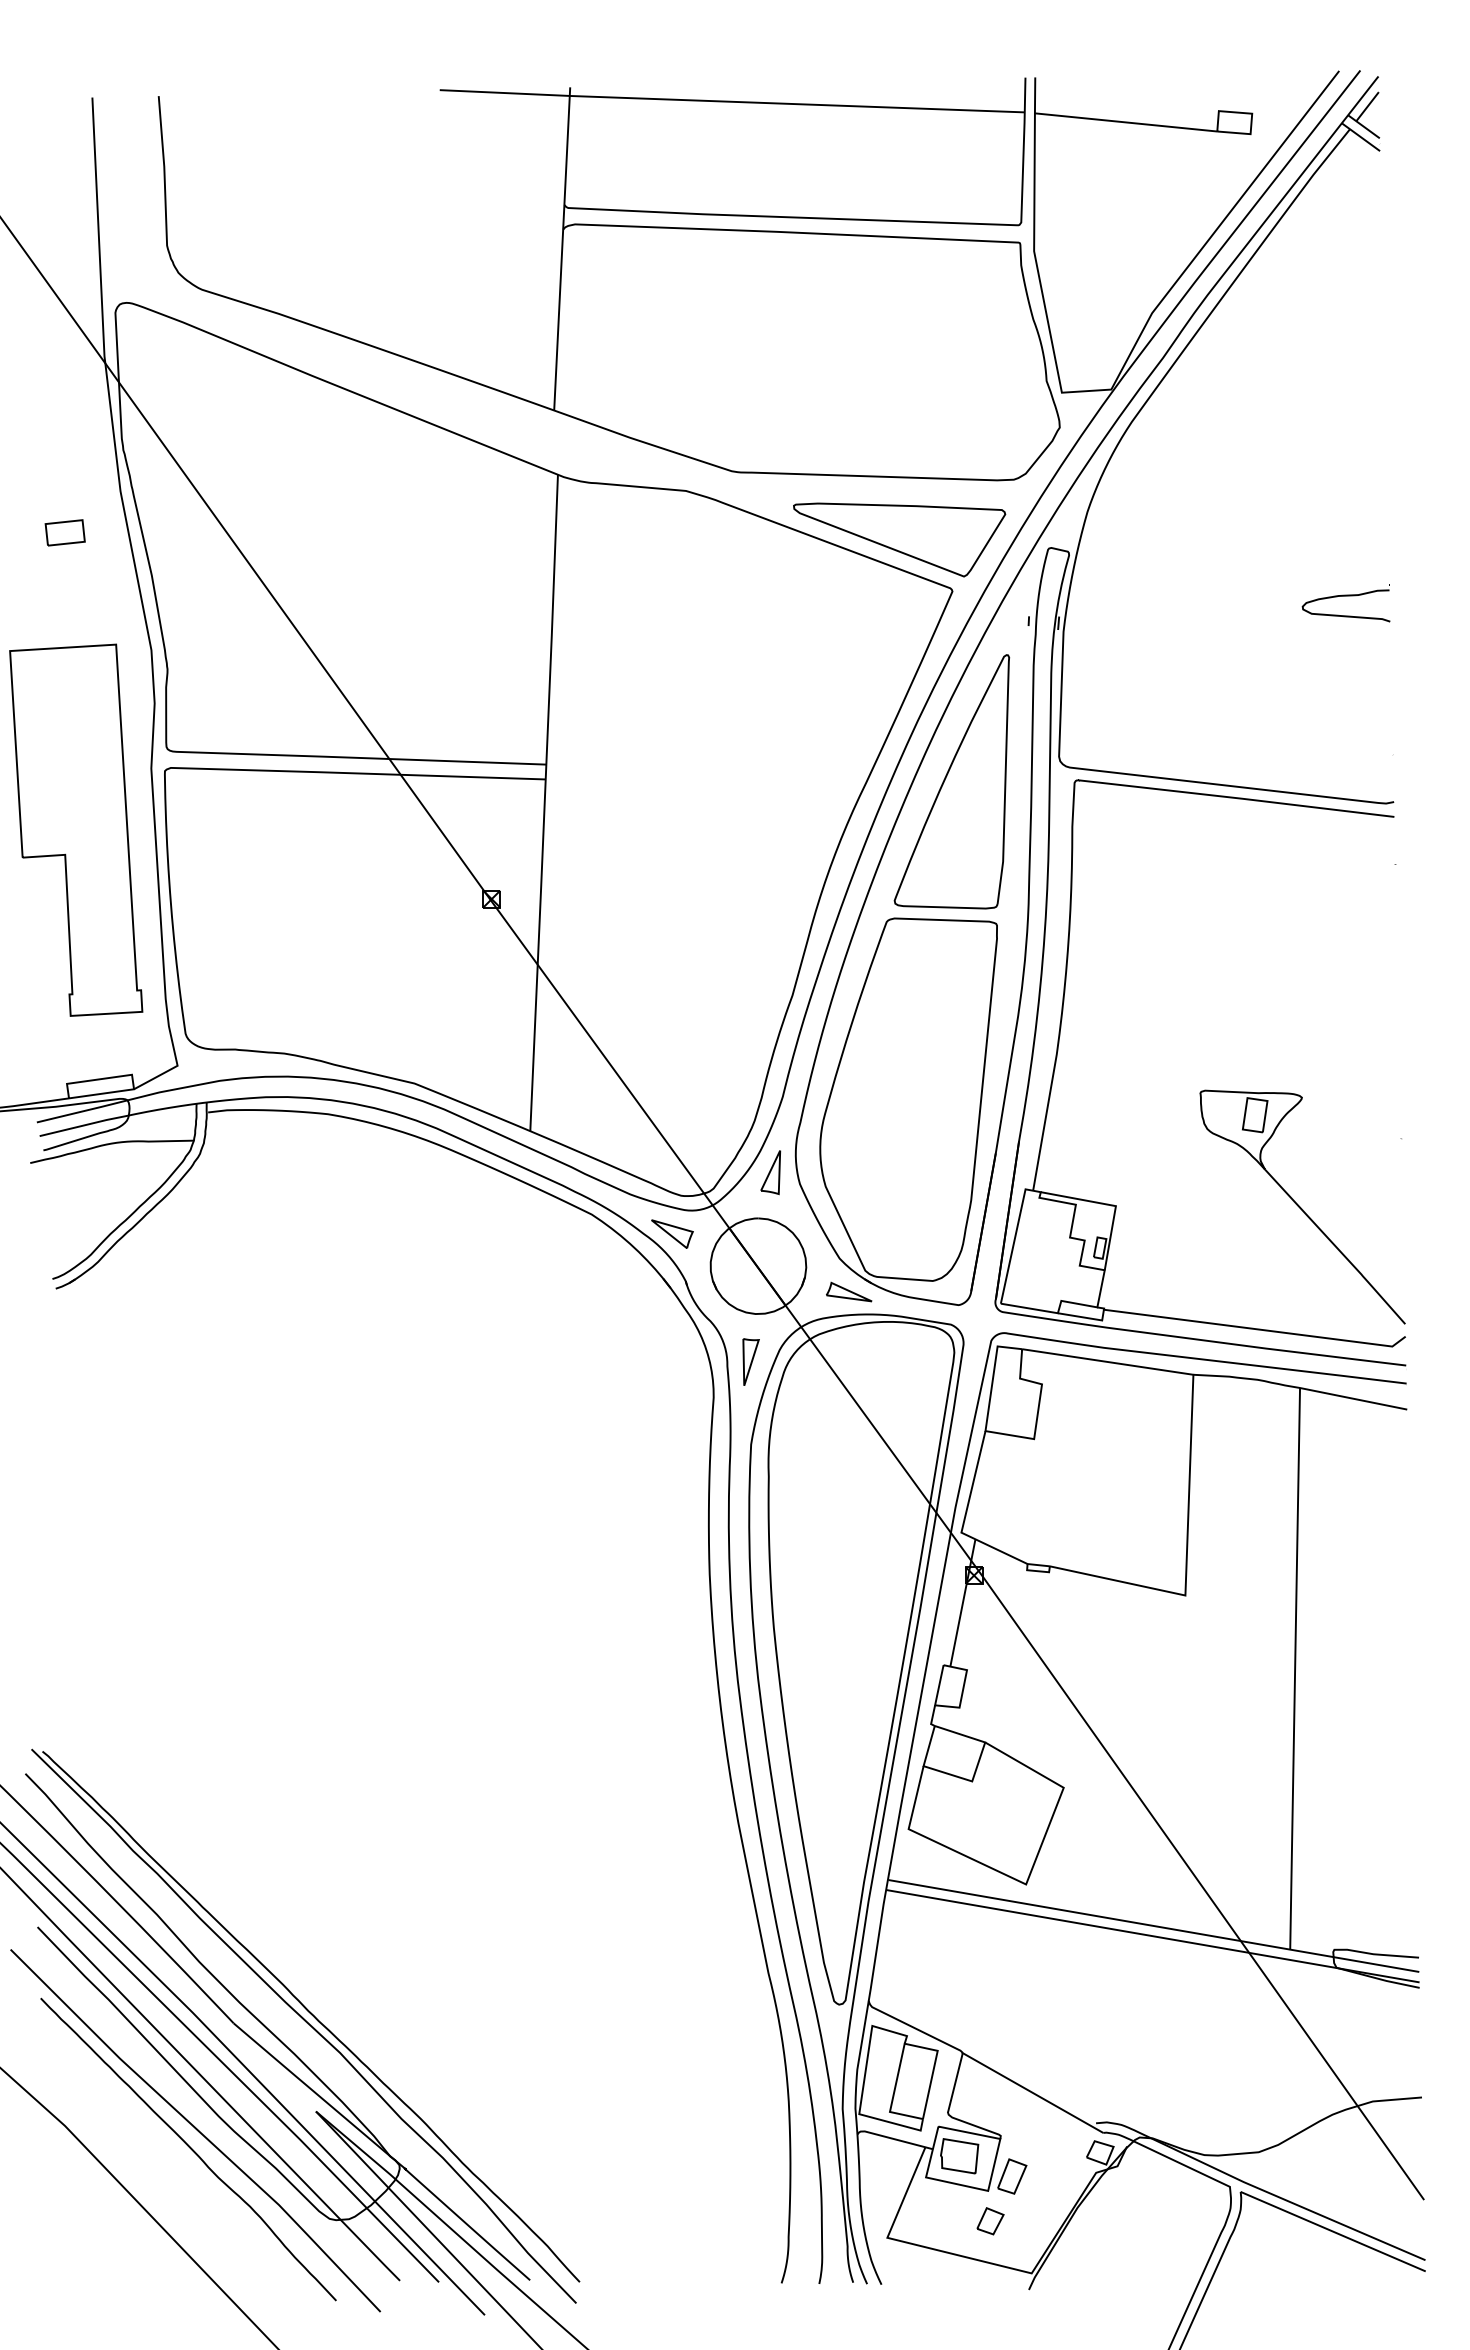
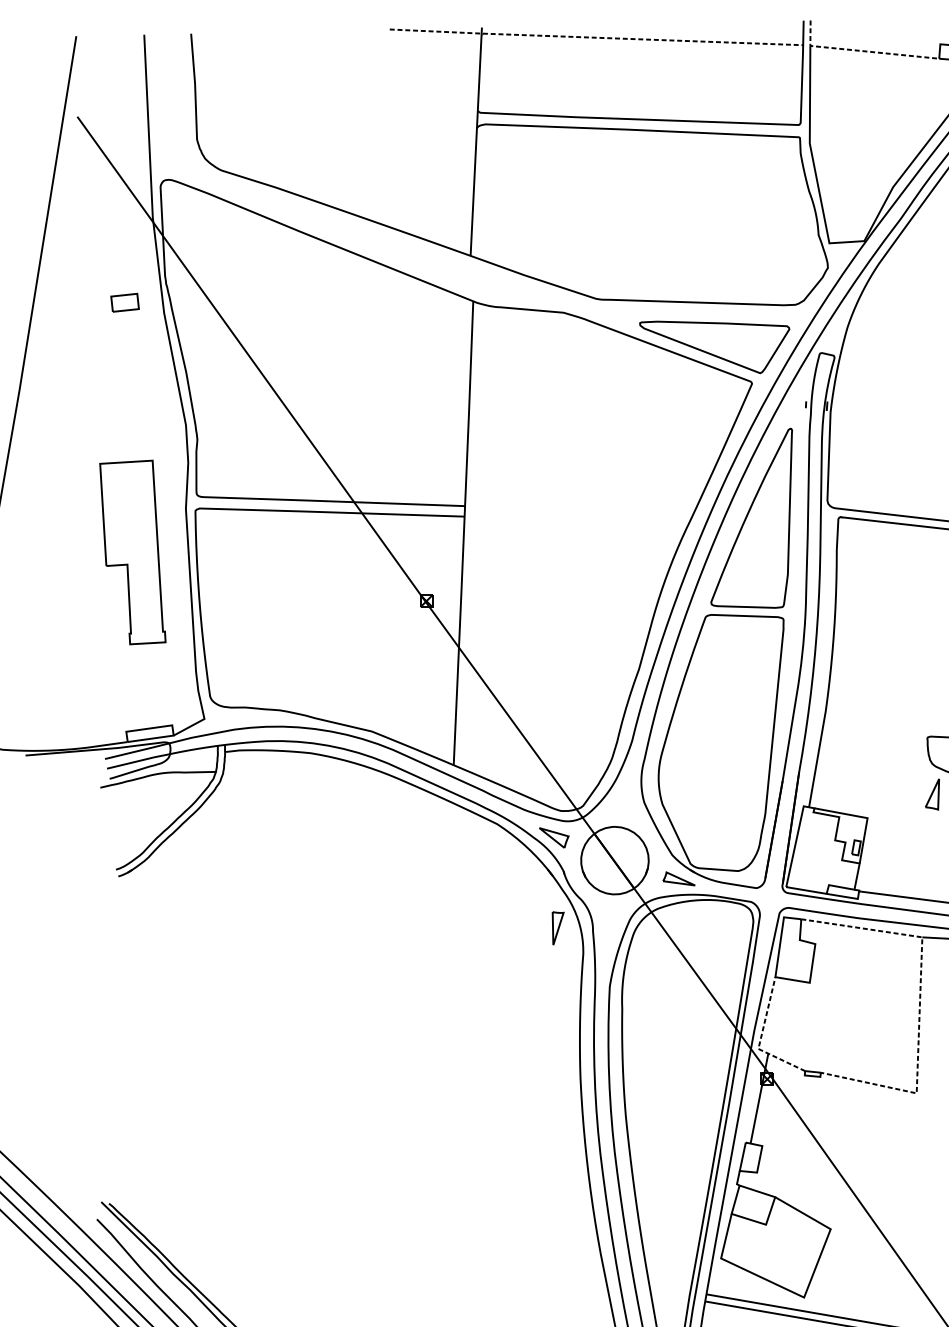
line: (731, 101) -> (595, 37), solid -> dashed
line: (1108, 120) -> (862, 50), solid -> dashed
part: (64, 532) -> (124, 302), moved
part: (76, 829) -> (133, 552), size x0.7
part: (770, 1172) -> (932, 794), moved
part: (750, 1361) -> (557, 927), moved
line: (1190, 1467) -> (920, 1002), solid -> dashed
line: (964, 1518) -> (760, 1038), solid -> dashed

